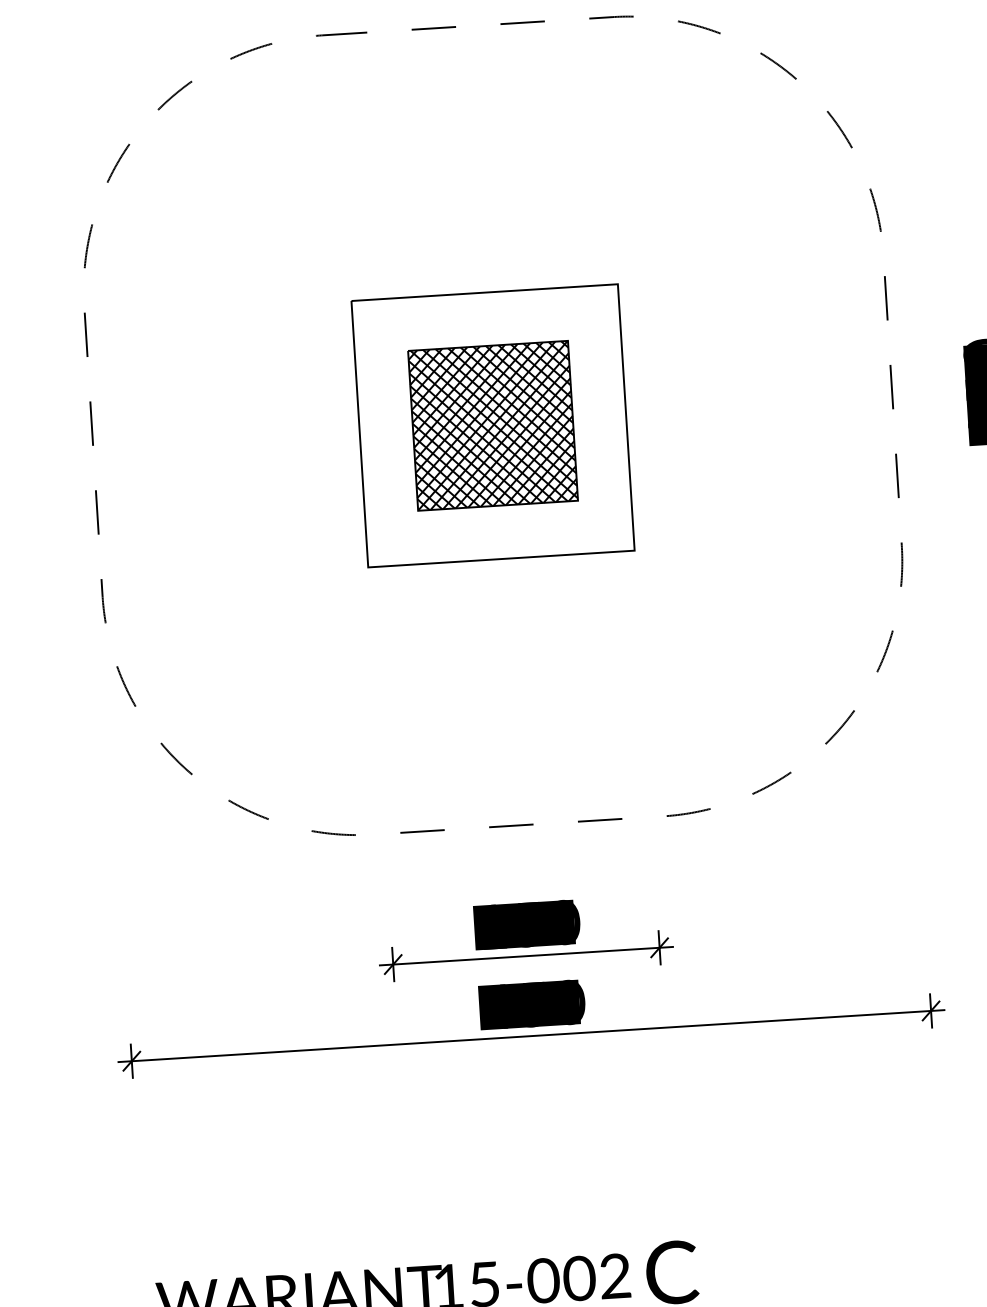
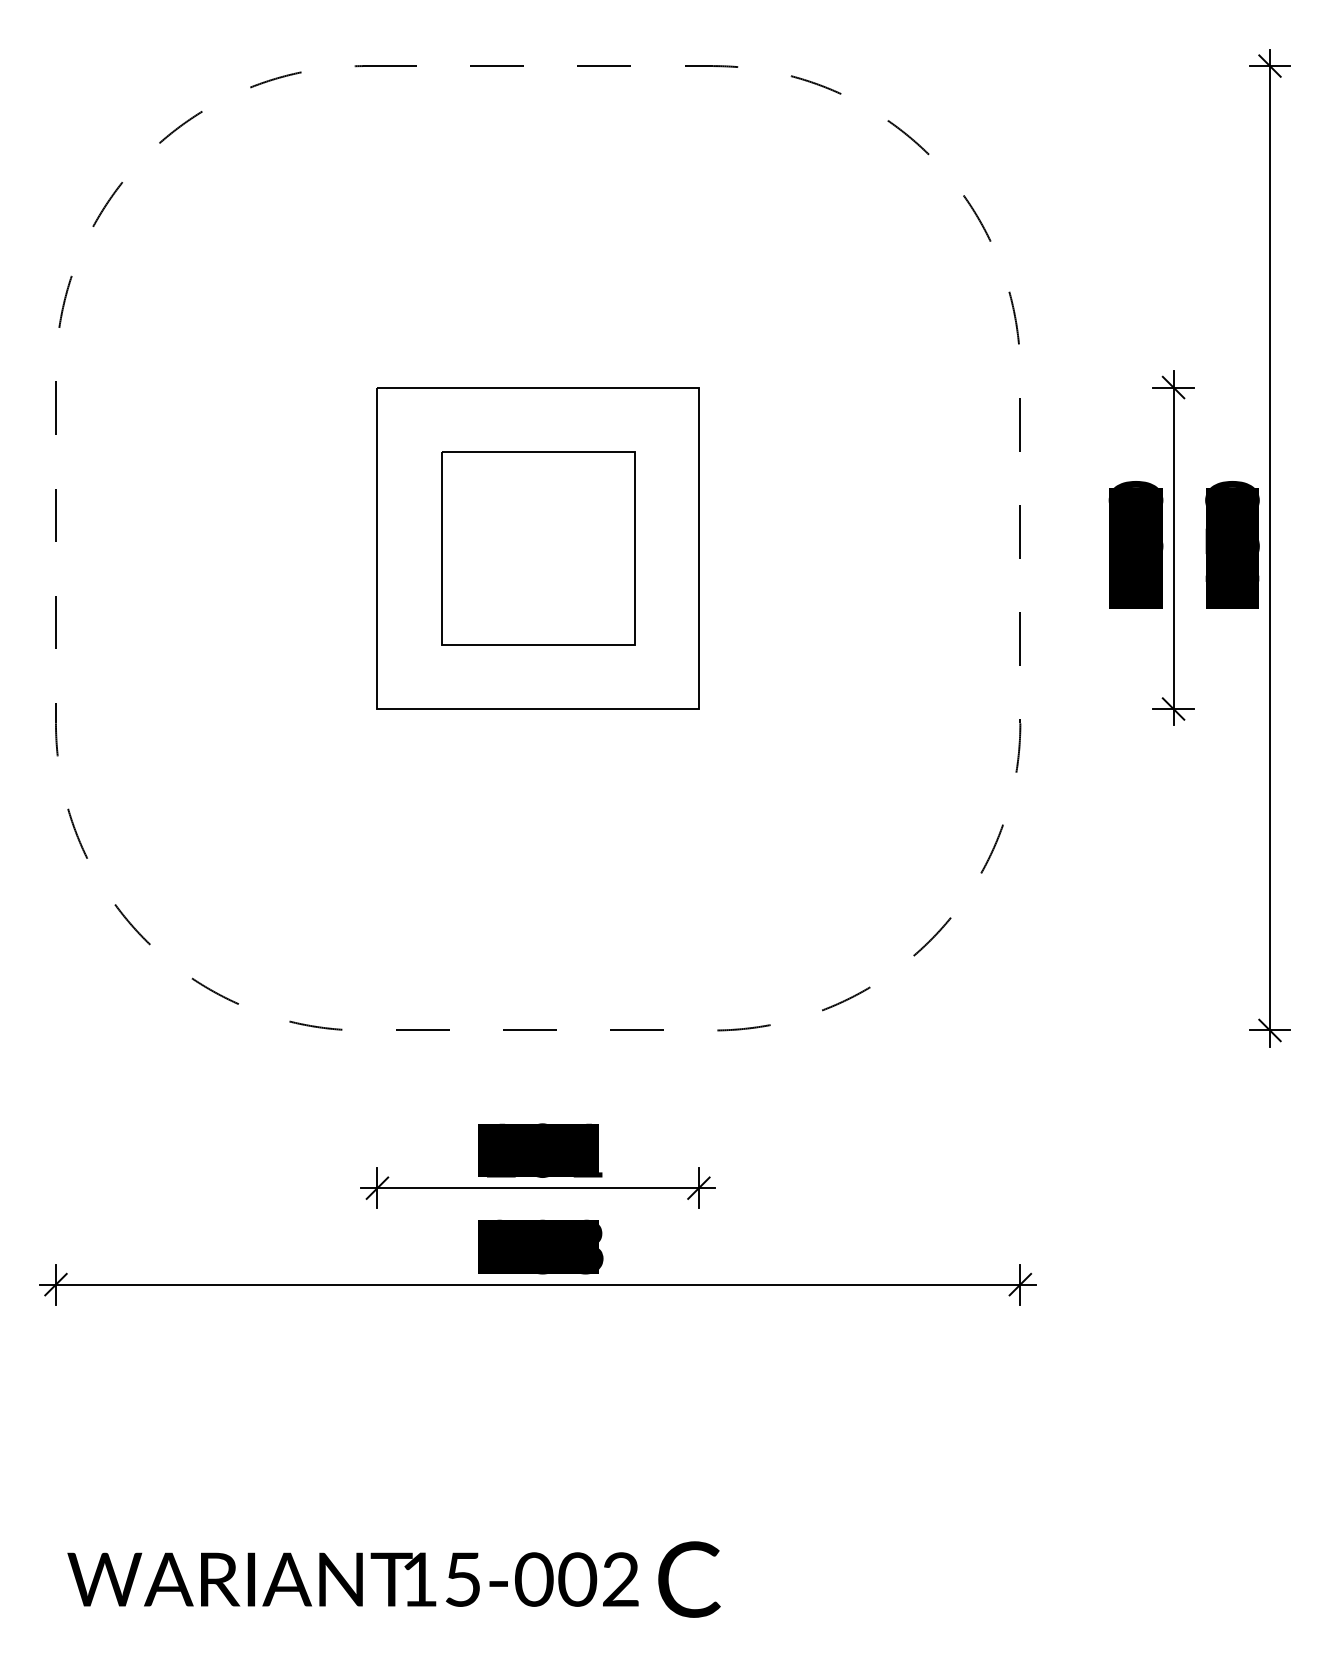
hatch: (492, 425) -> (537, 547), removed
text: (550, 923) -> (569, 1150), 150 -> 101
text: (540, 1003) -> (551, 1246), 450 -> 283

